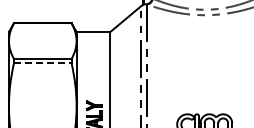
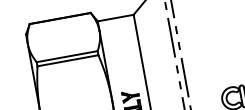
line: (42, 63) -> (67, 61), dashed -> solid

